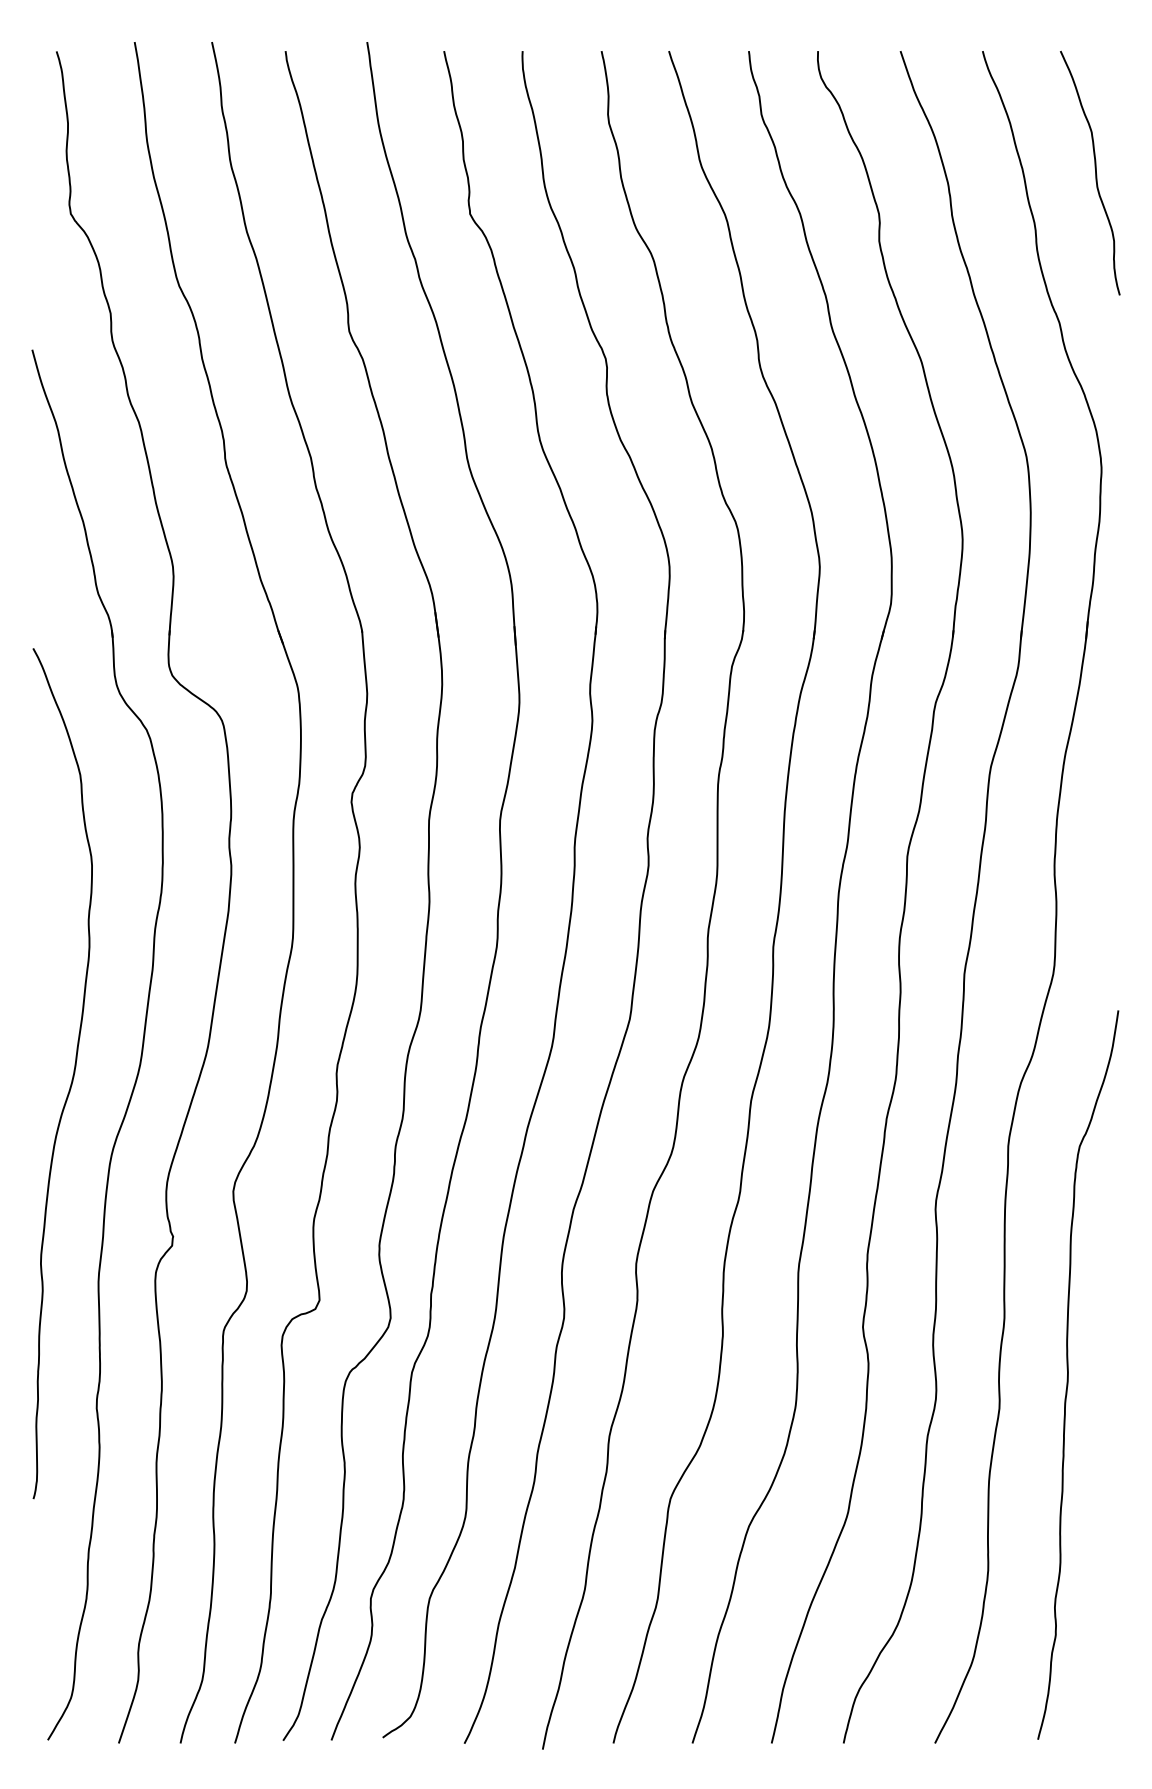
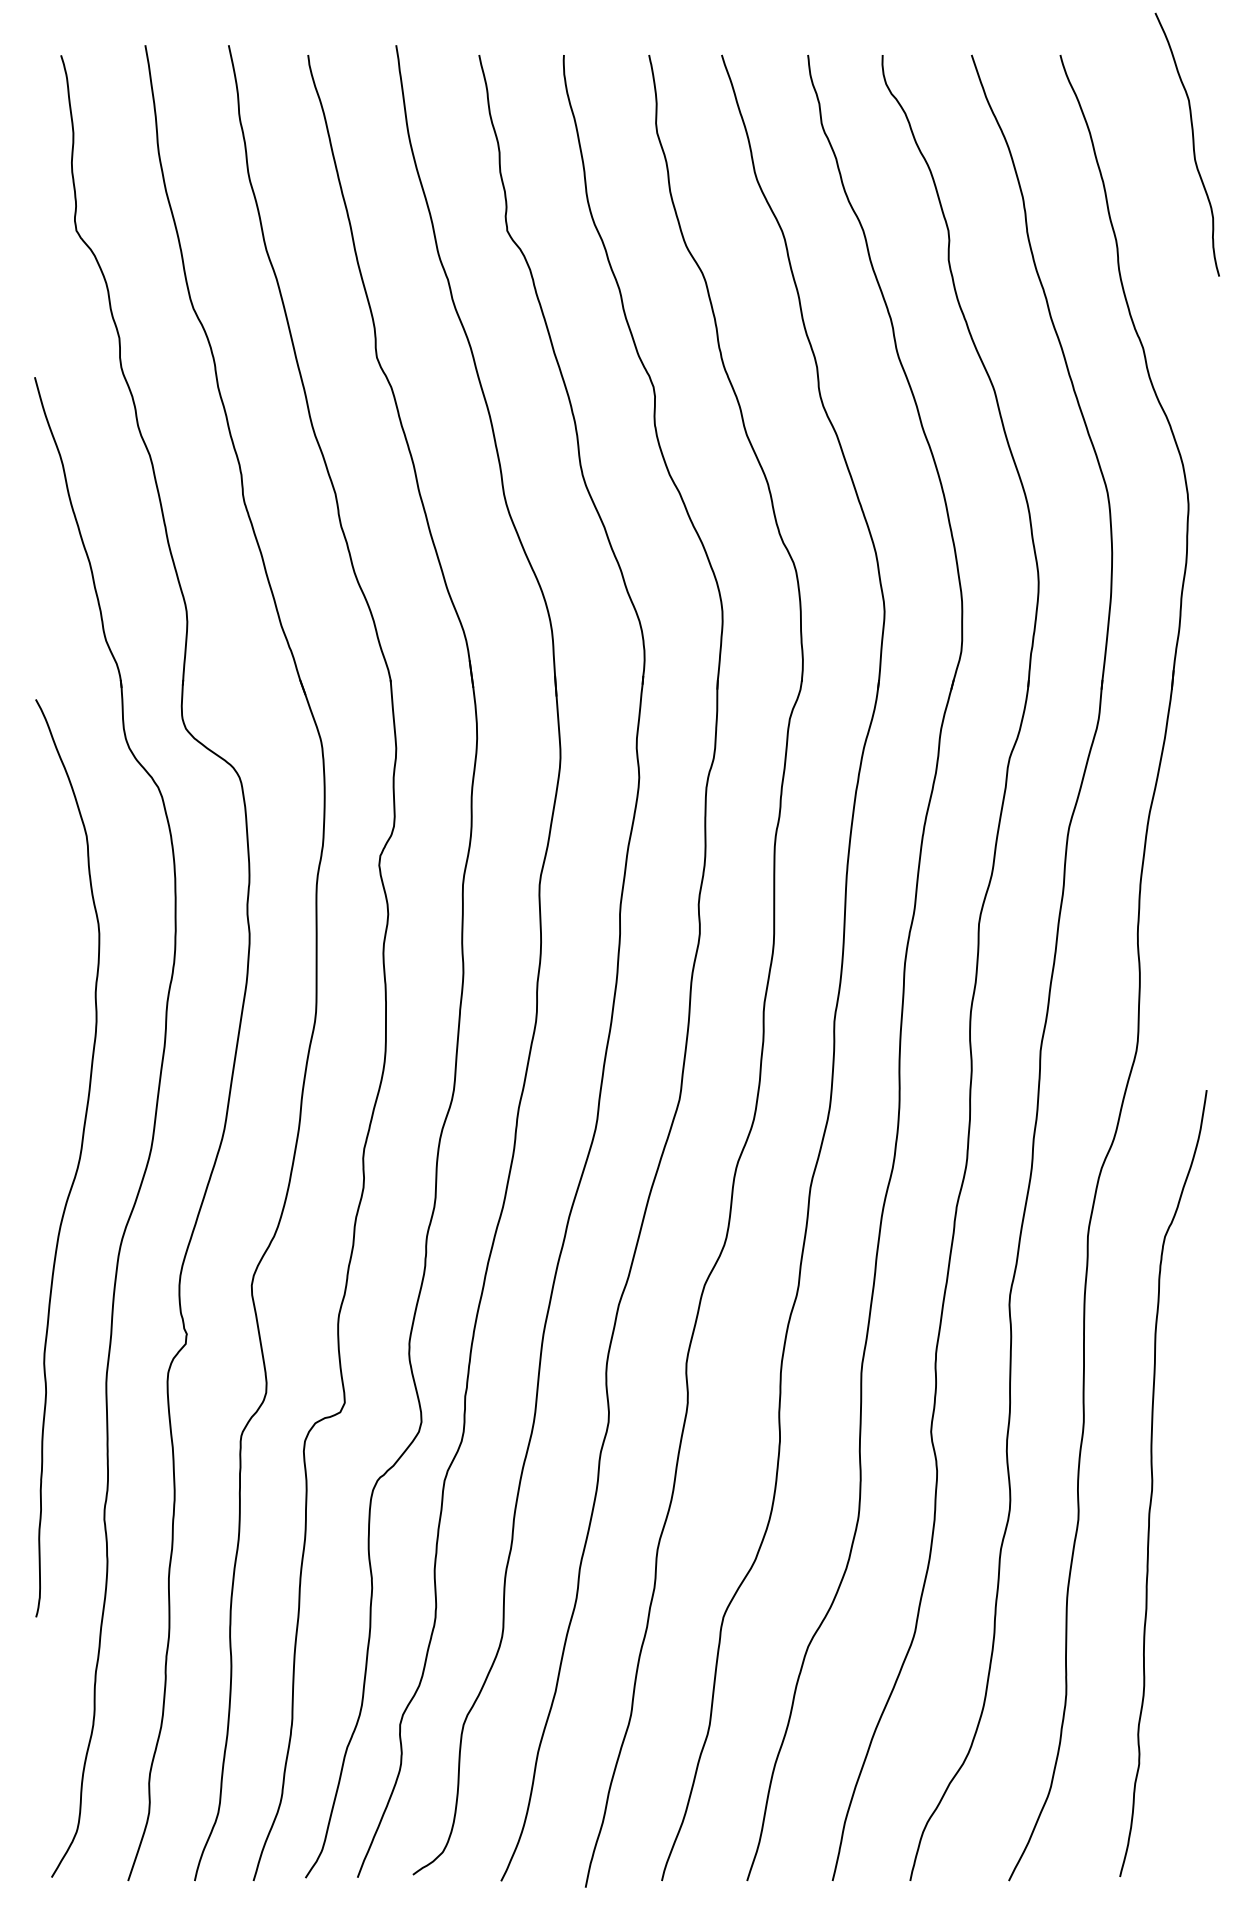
curve: (1095, 172) -> (1192, 144), moved

